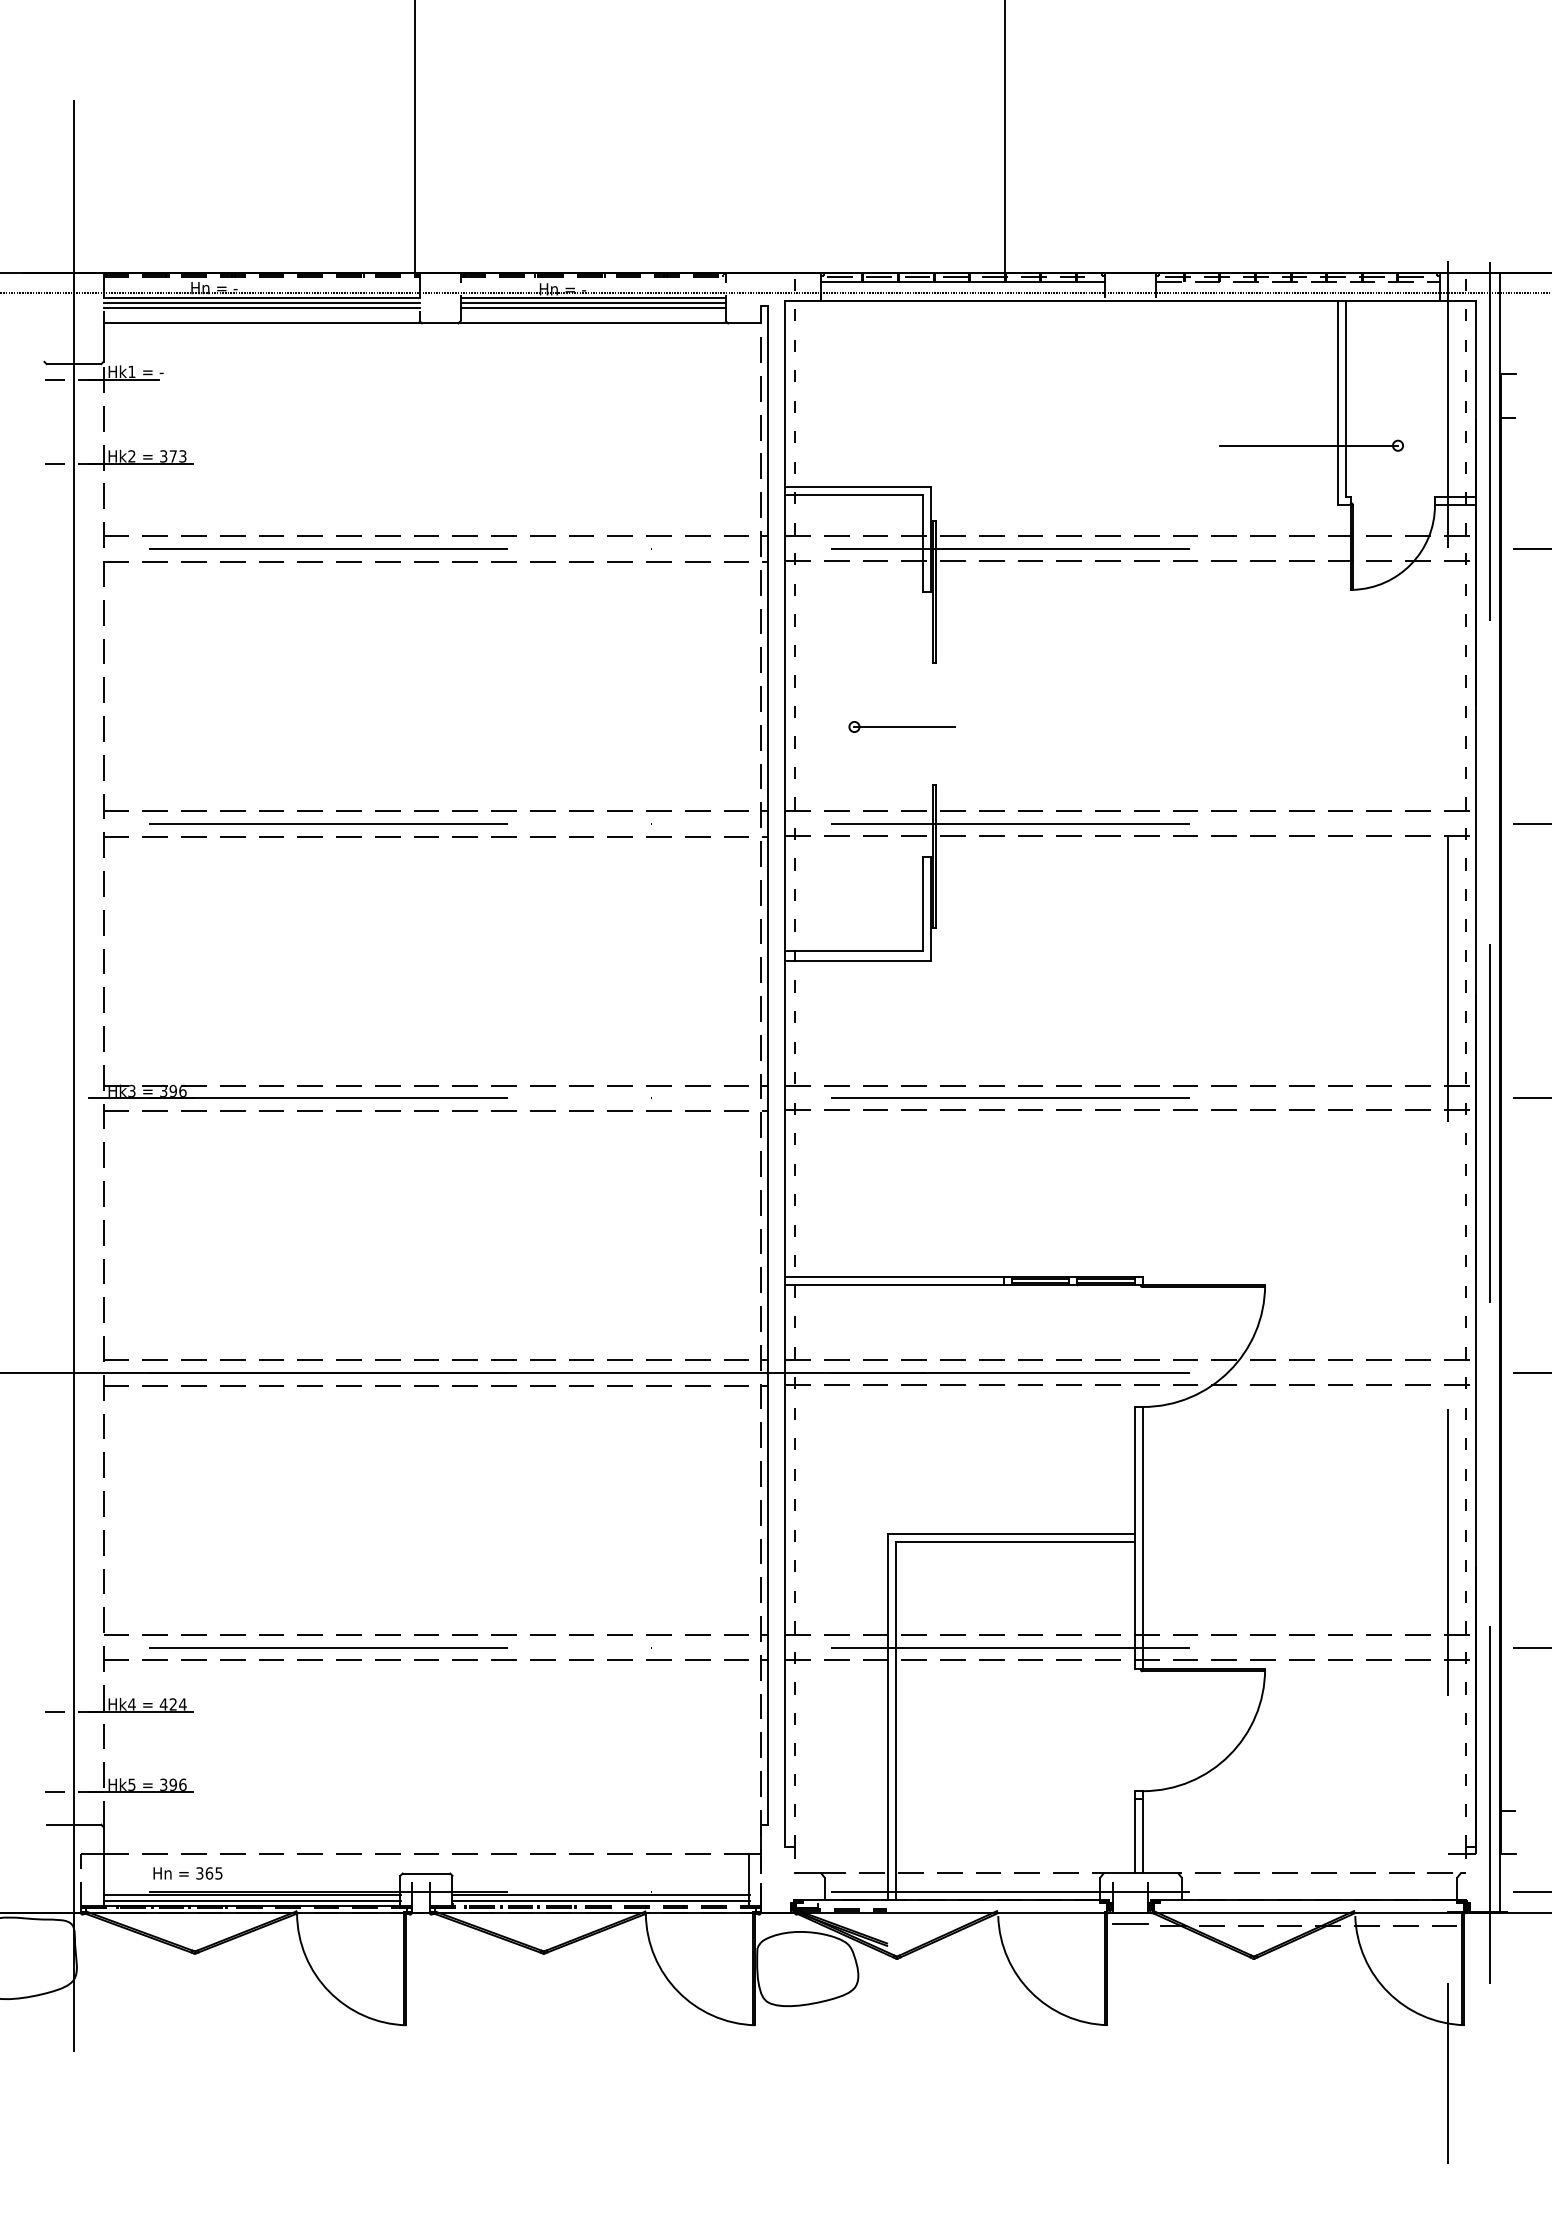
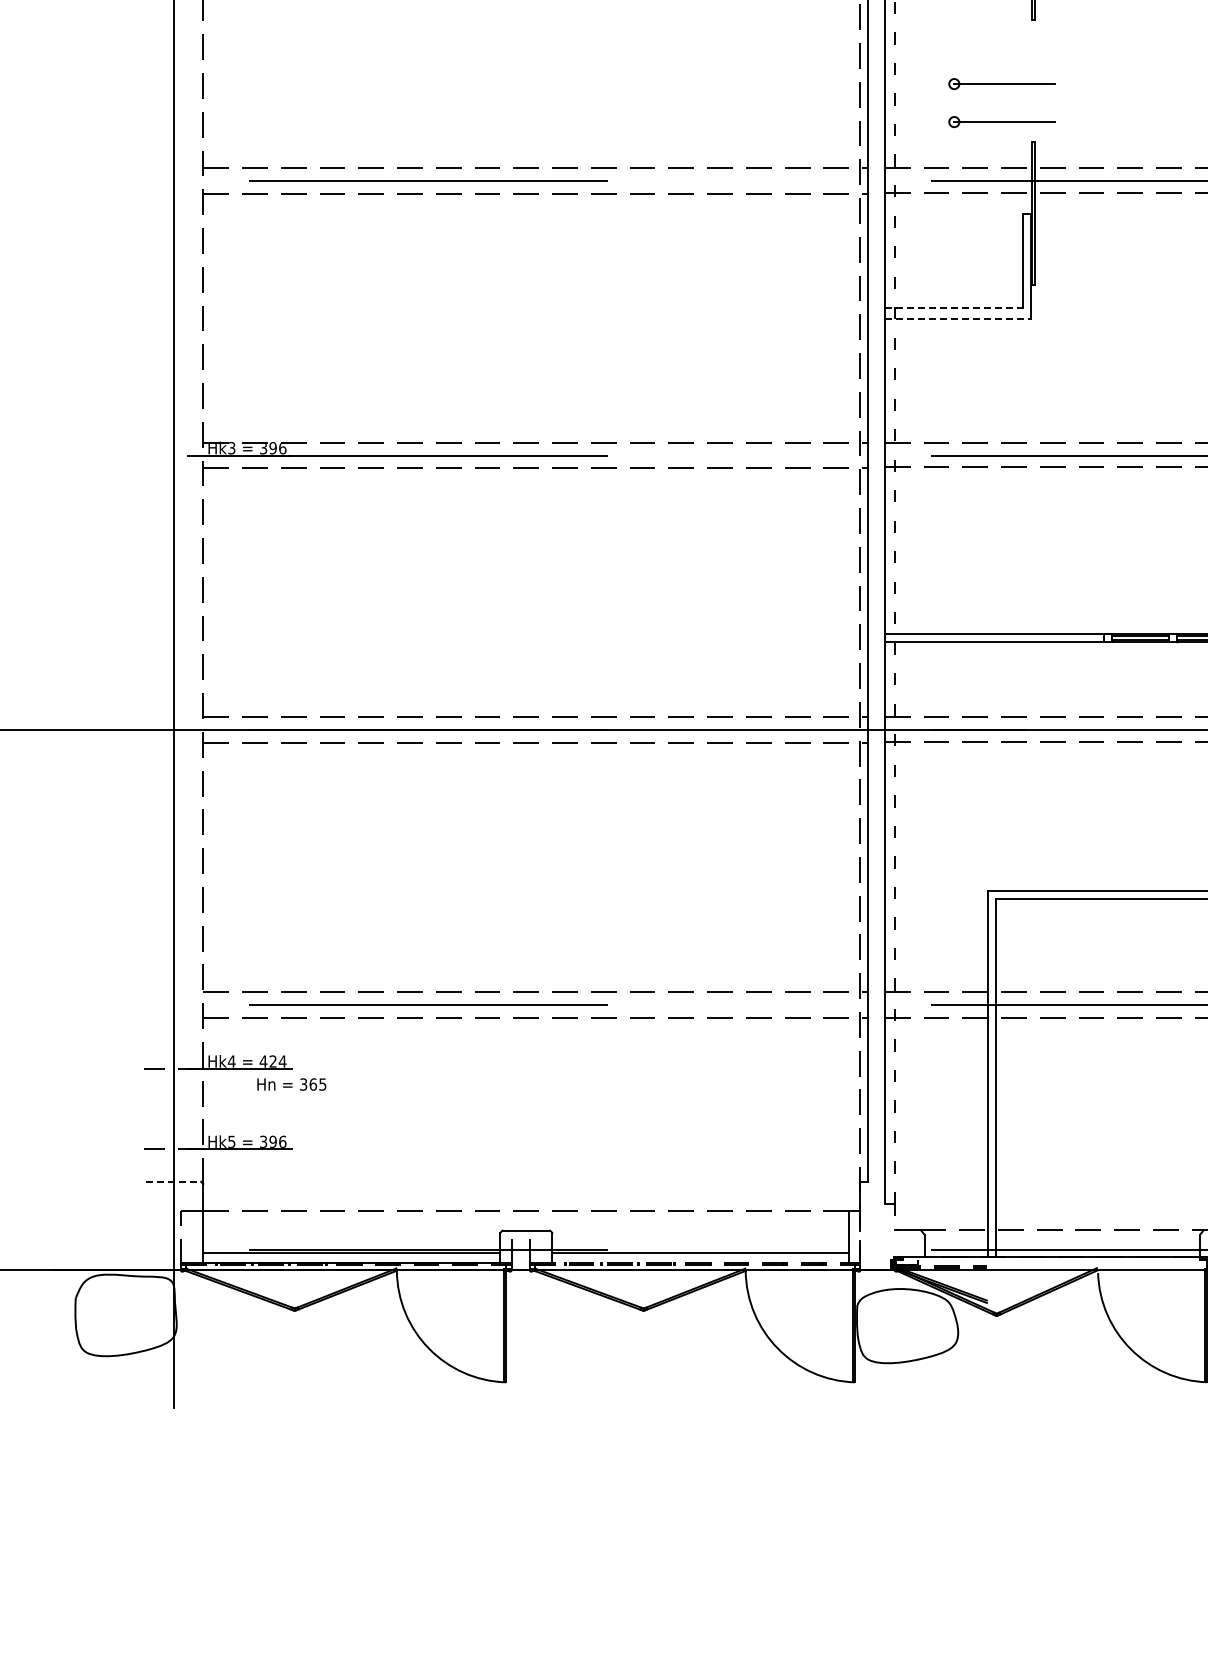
part: (901, 764) -> (1001, 121), added
line: (854, 951) -> (954, 308), solid -> dashed
line: (858, 961) -> (958, 318), solid -> dashed
line: (74, 1824) -> (174, 1181), solid -> dashed
text: (187, 1873) -> (291, 1084), moved
line: (251, 1900) -> (351, 1257), removed
line: (600, 1900) -> (700, 1257), removed

